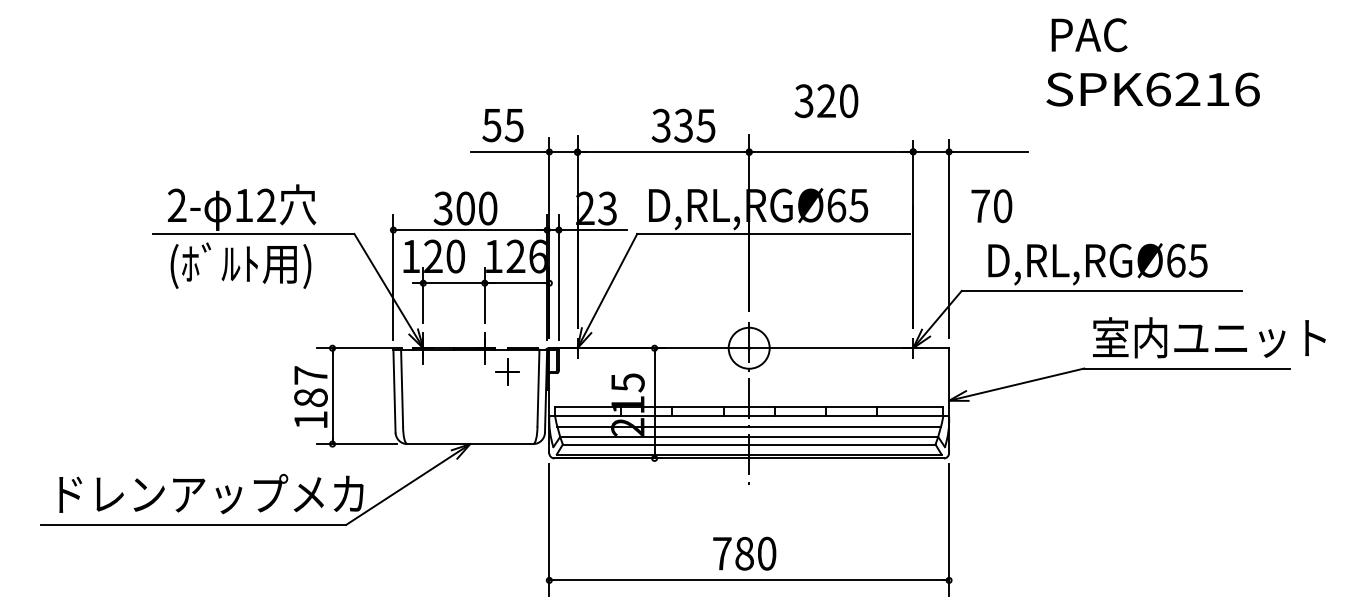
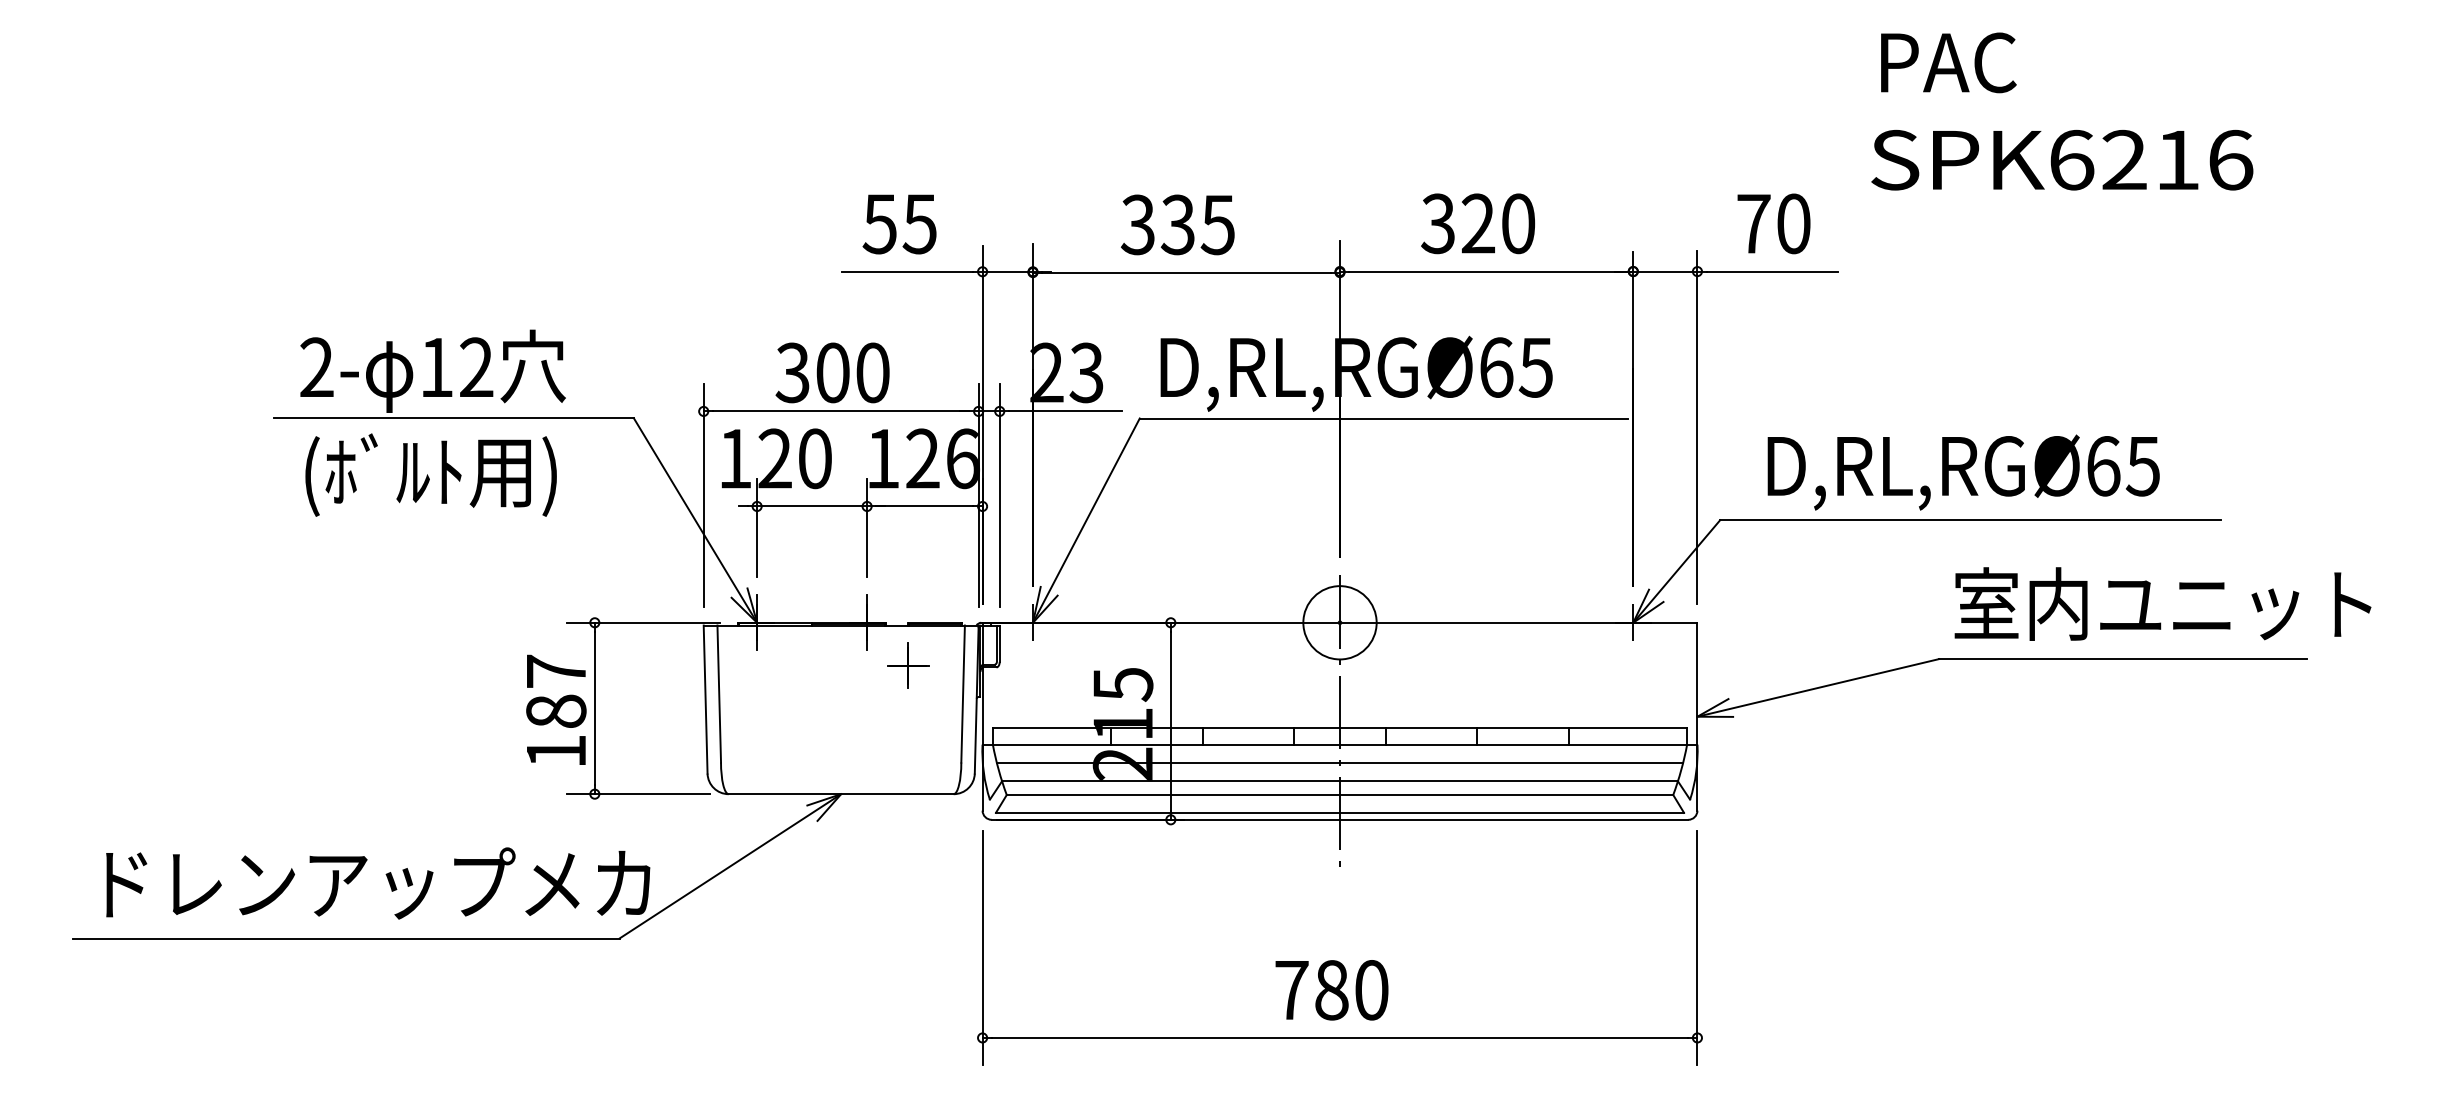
text: (826, 101) -> (1478, 224), moved
text: (683, 125) -> (1177, 224), moved
text: (991, 206) -> (1773, 224), moved

